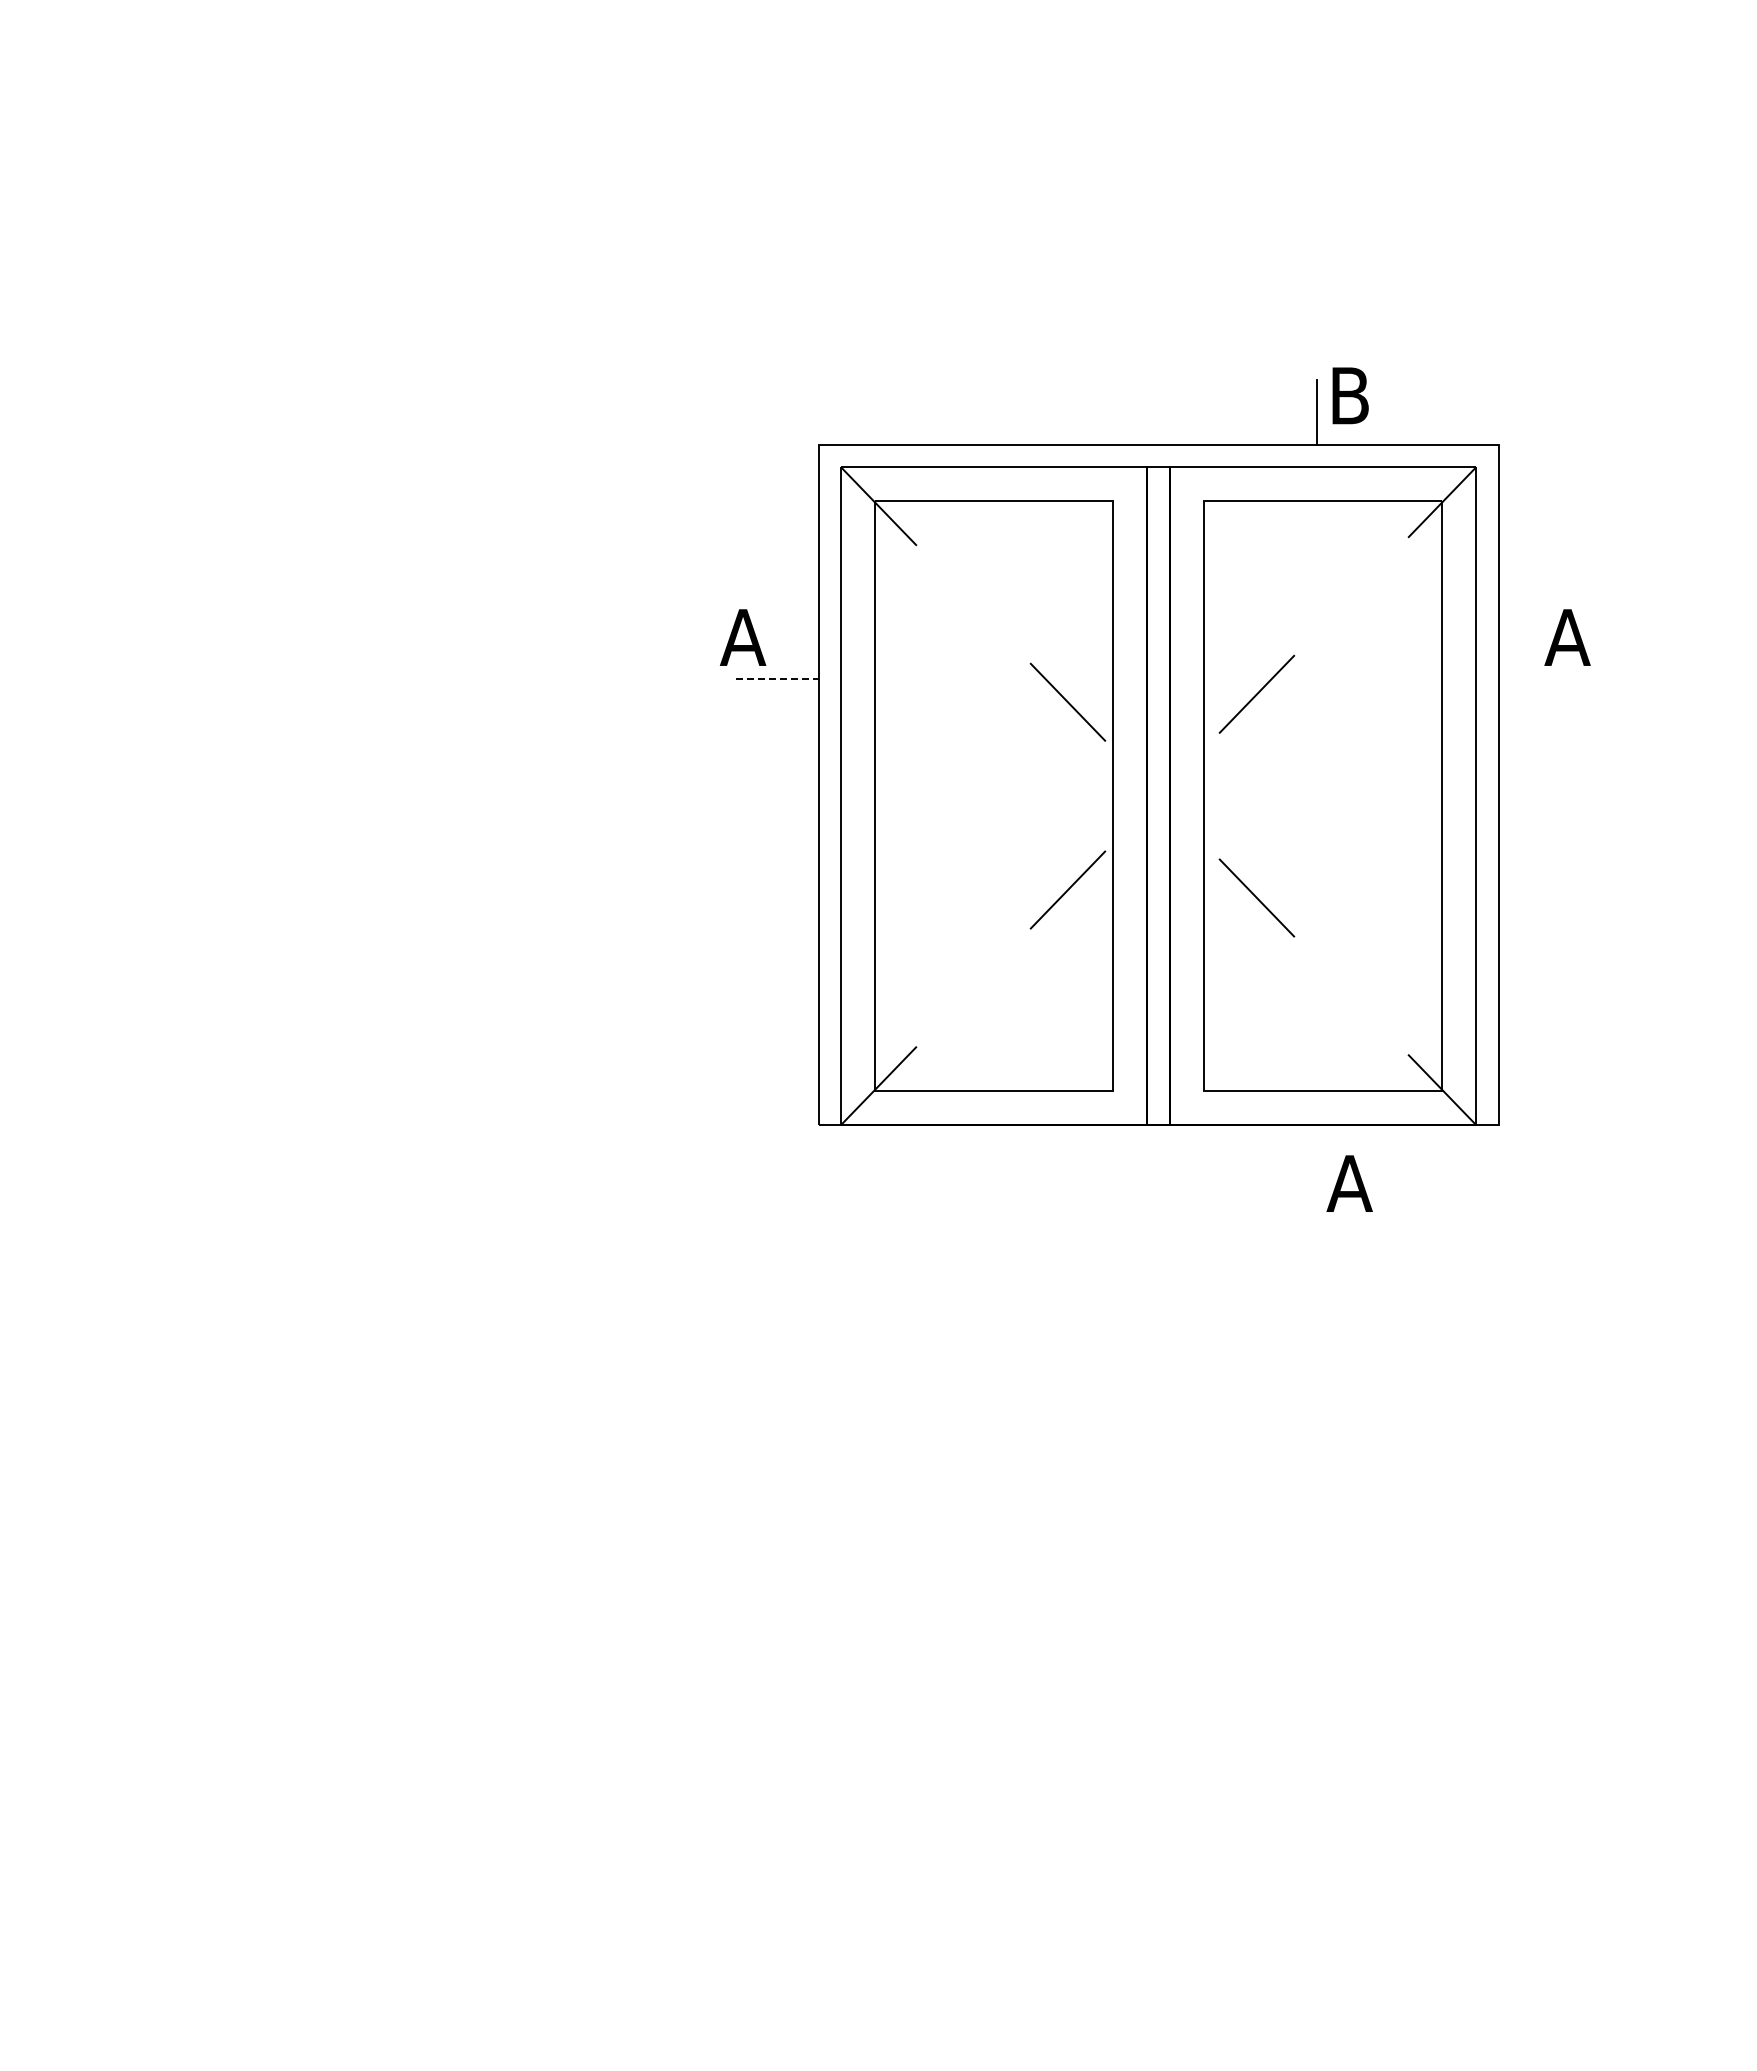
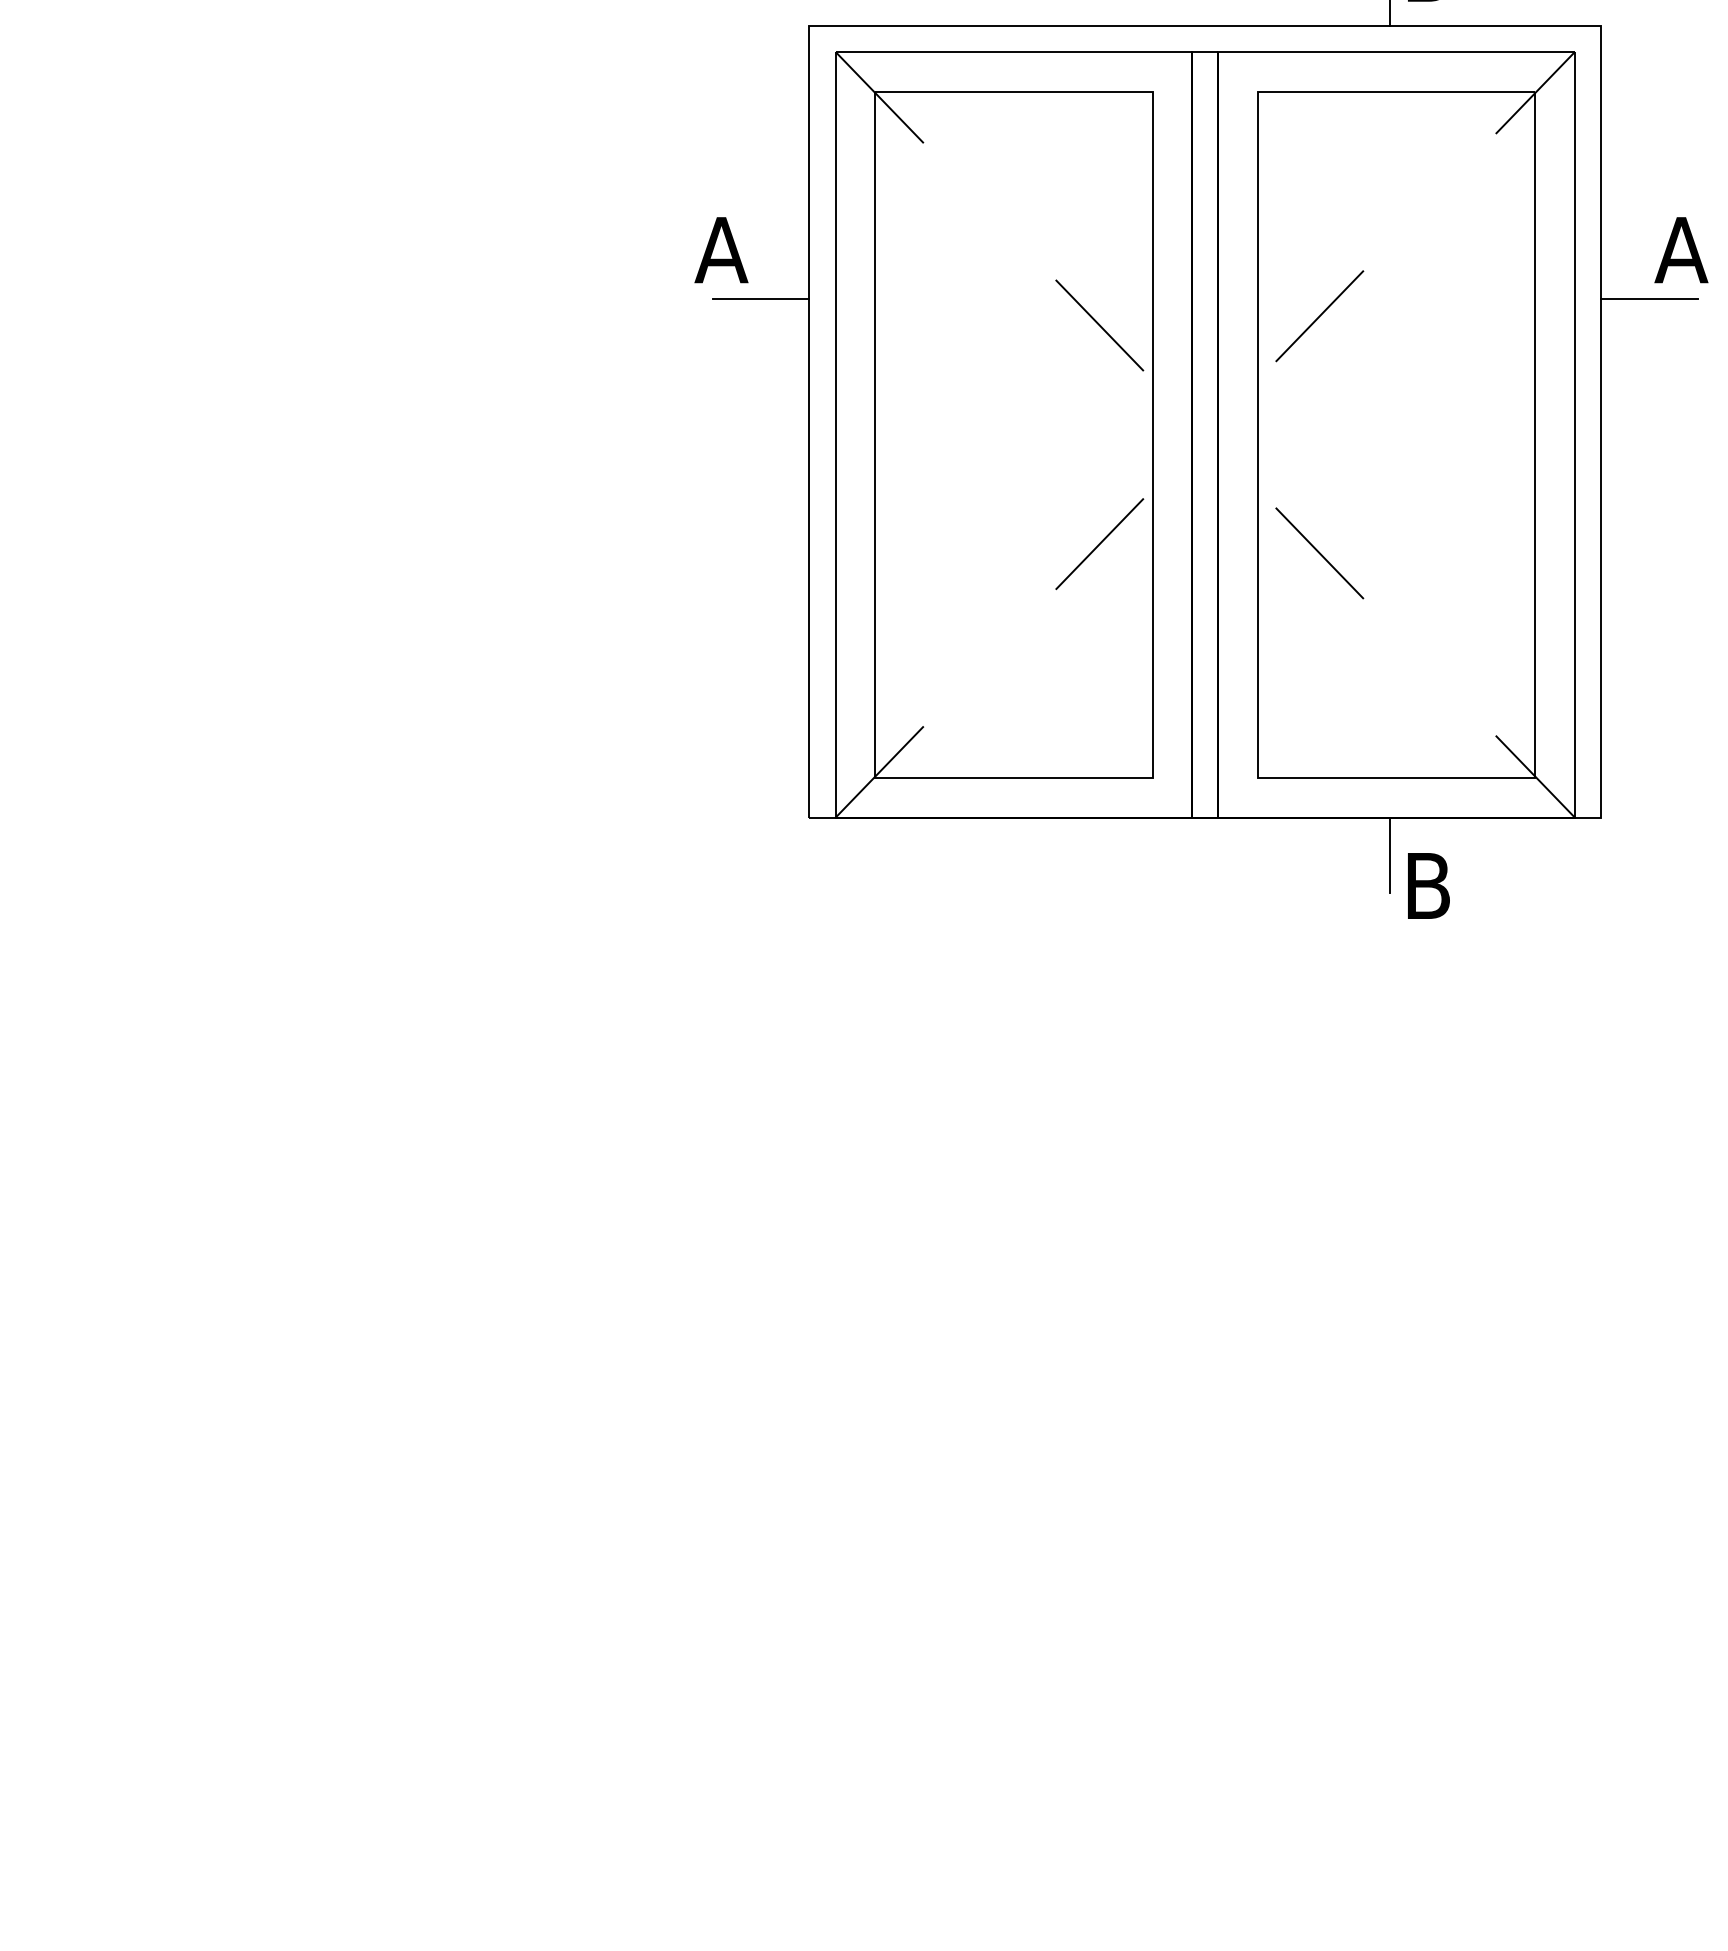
line: (777, 679) -> (761, 298), dashed -> solid
line: (1539, 679) -> (1648, 298), added
line: (1317, 1156) -> (1390, 854), added
text: (1349, 1183) -> (1427, 885), A -> B

